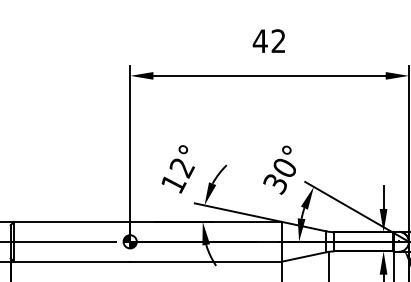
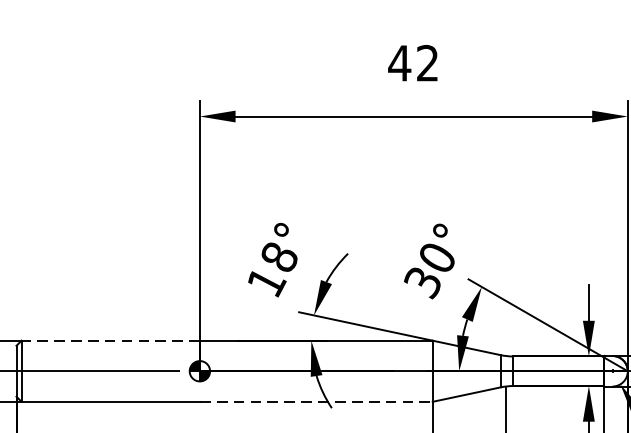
text: (181, 168) -> (278, 258), 12° -> 18°
line: (71, 221) -> (109, 340), solid -> dashed
line: (206, 261) -> (317, 401), solid -> dashed

